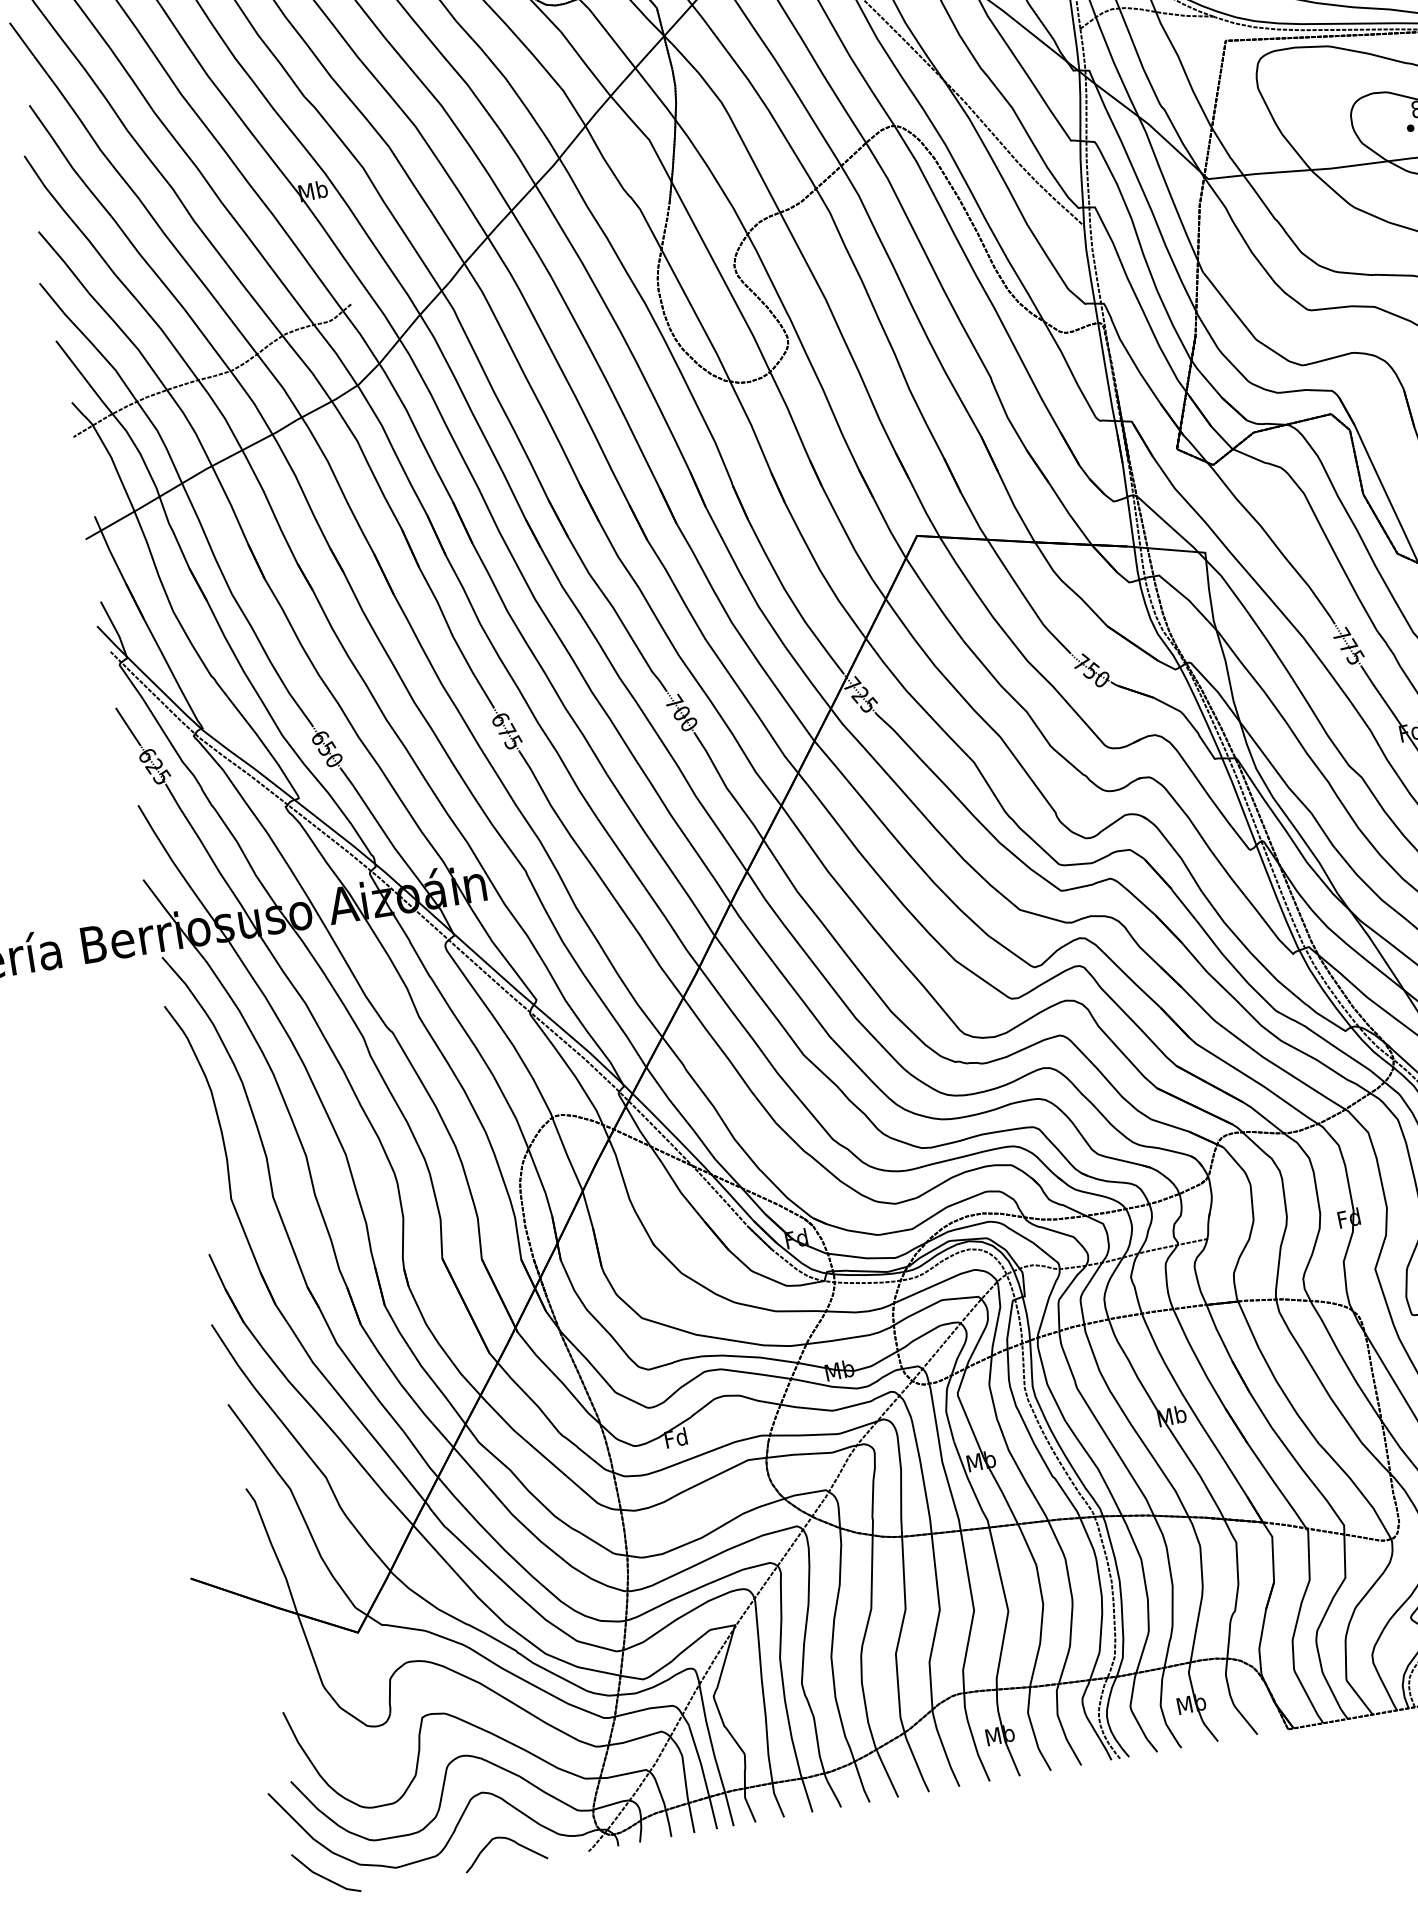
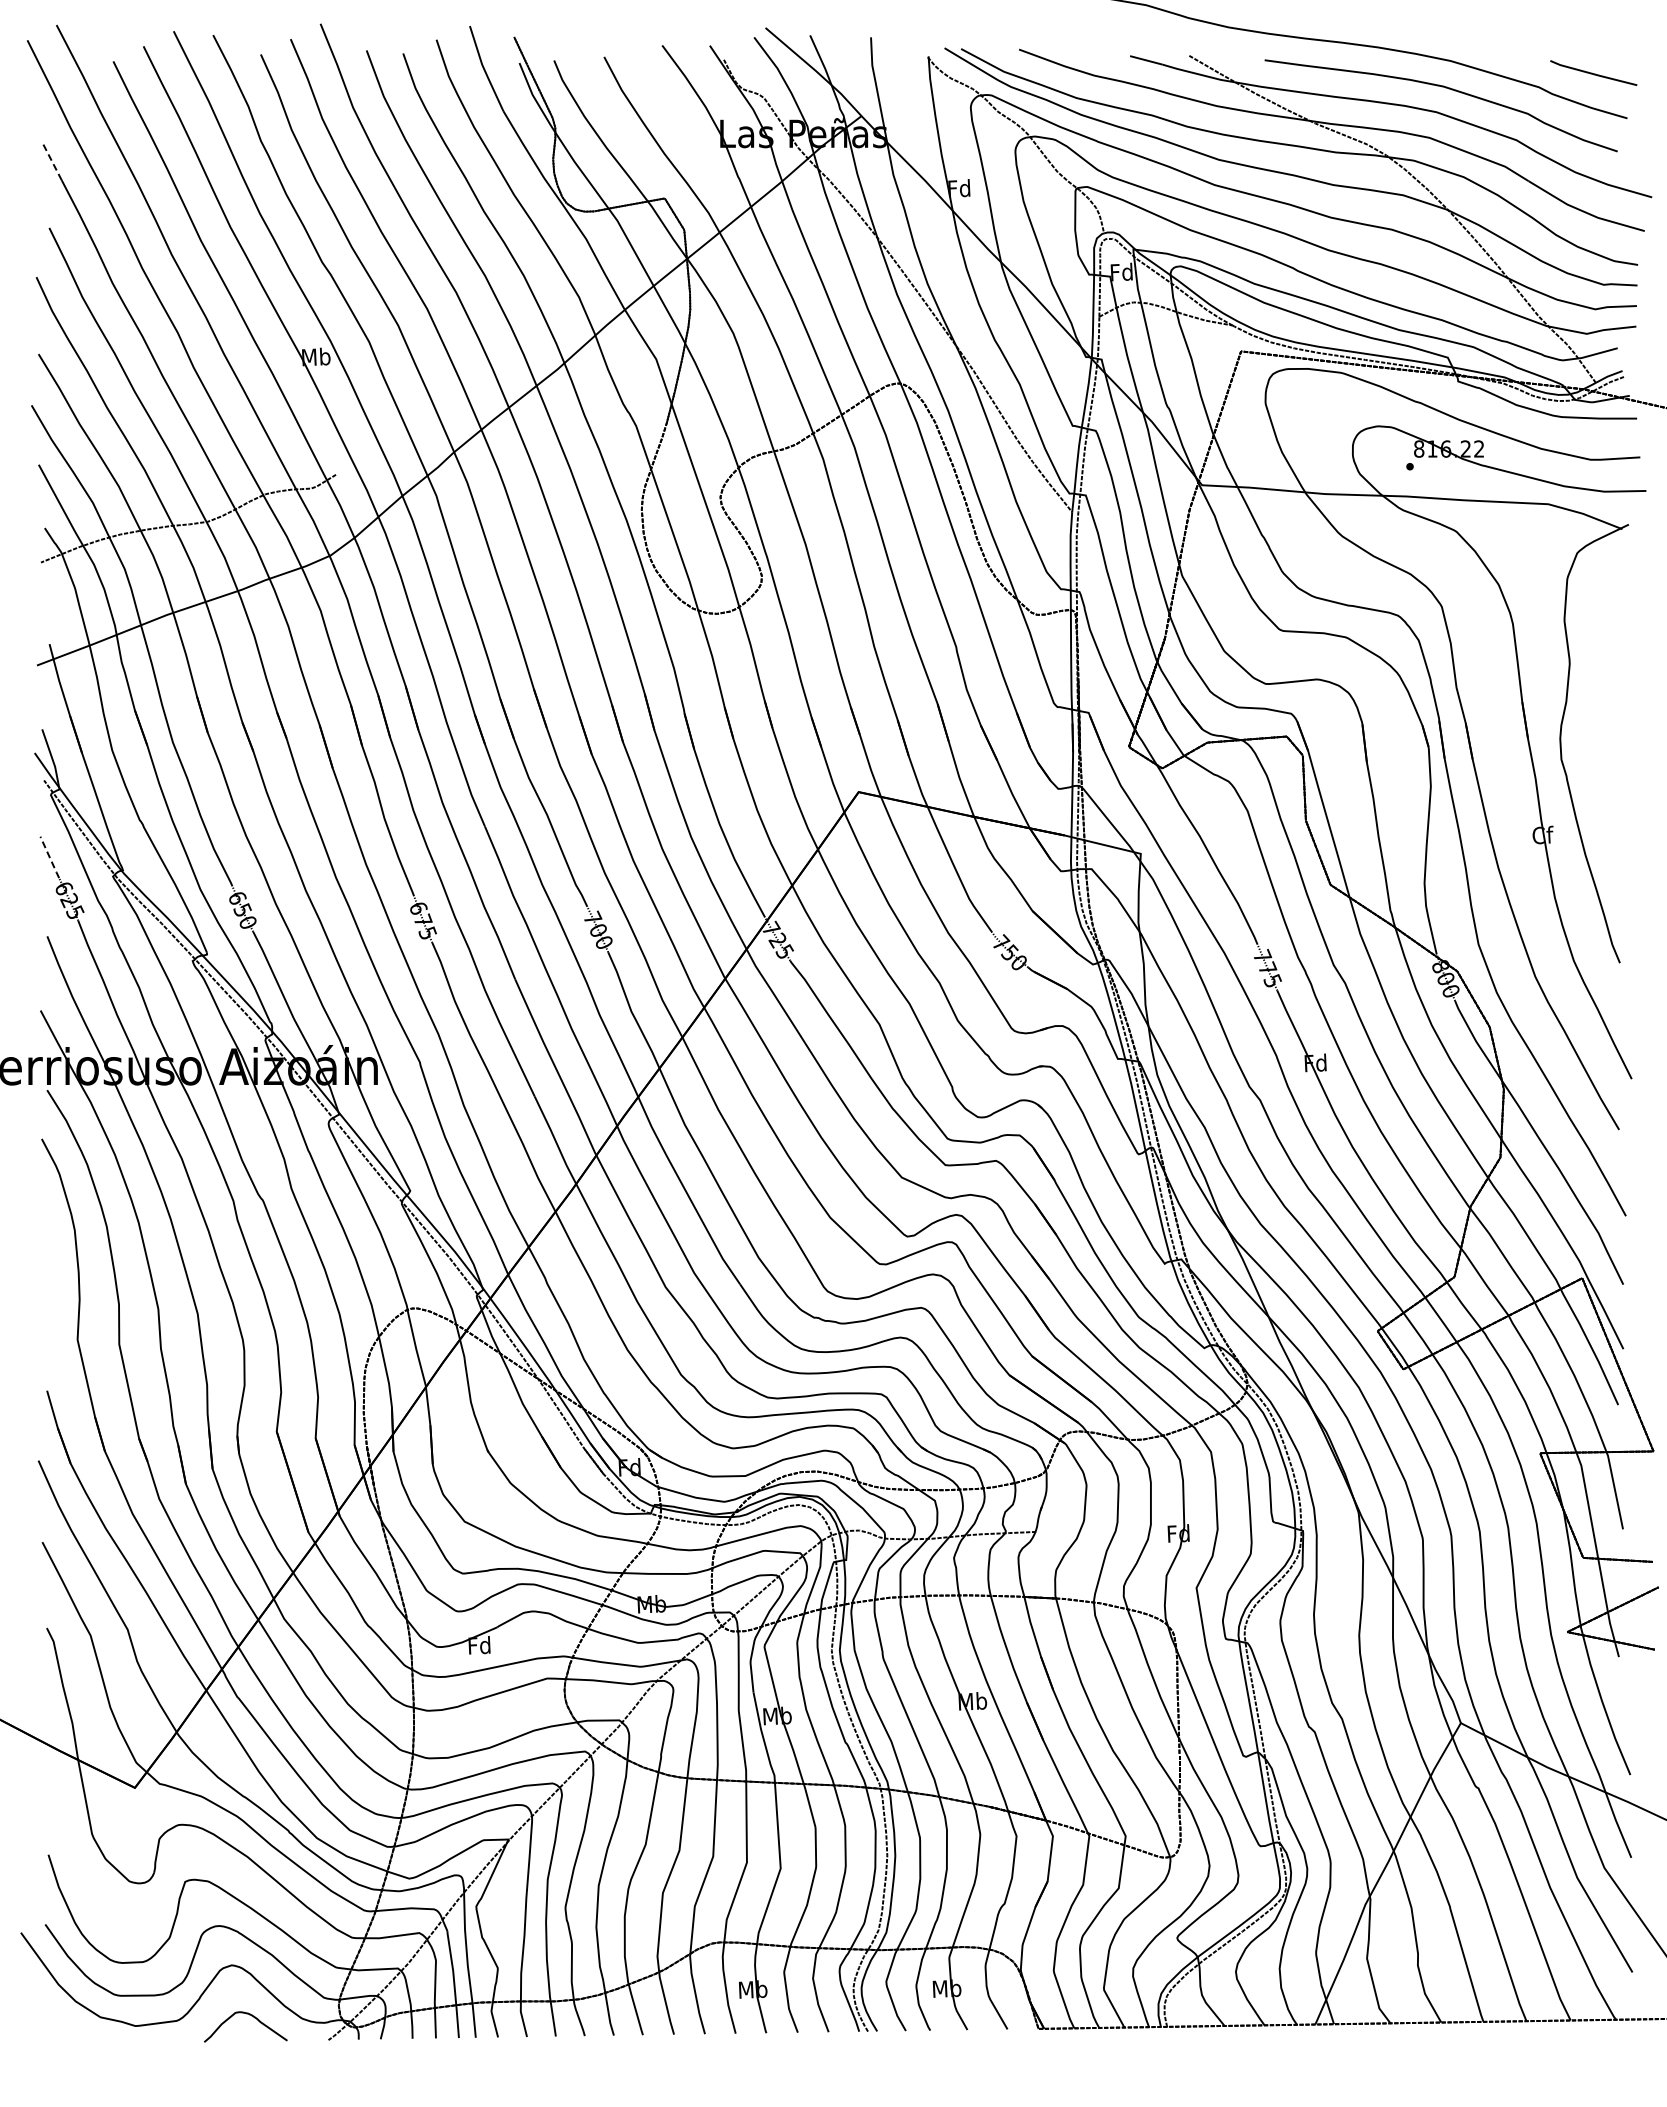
line: (22, 39) -> (52, 161), solid -> dashed
line: (128, 727) -> (49, 857), solid -> dashed
line: (324, 1876) -> (63, 2023), removed

